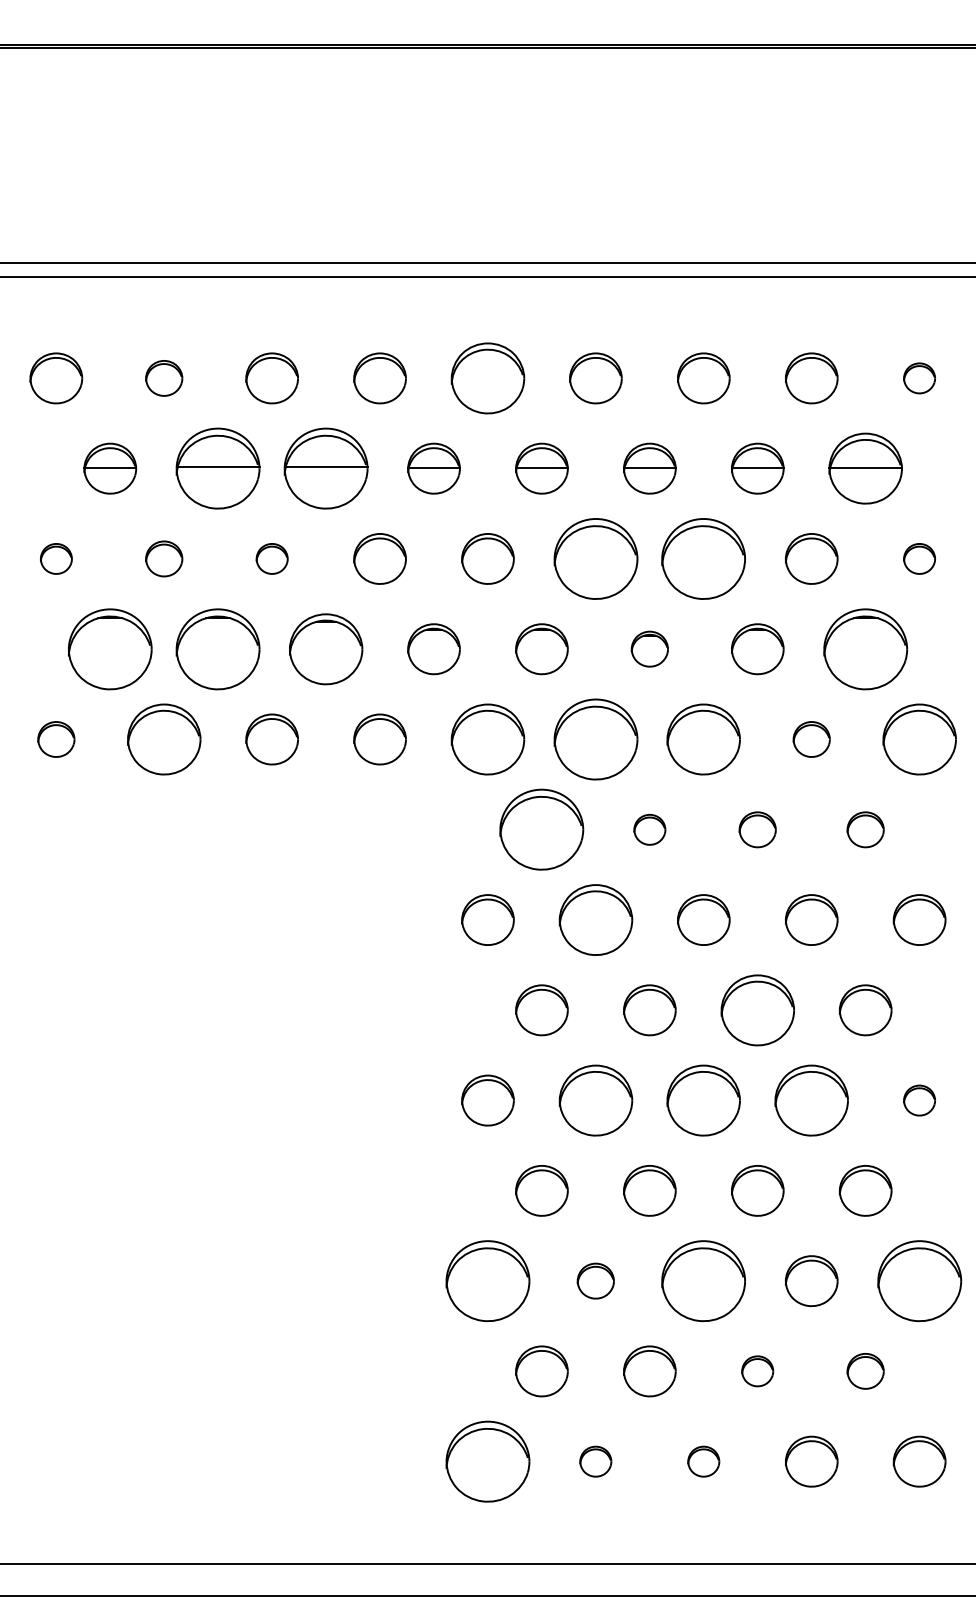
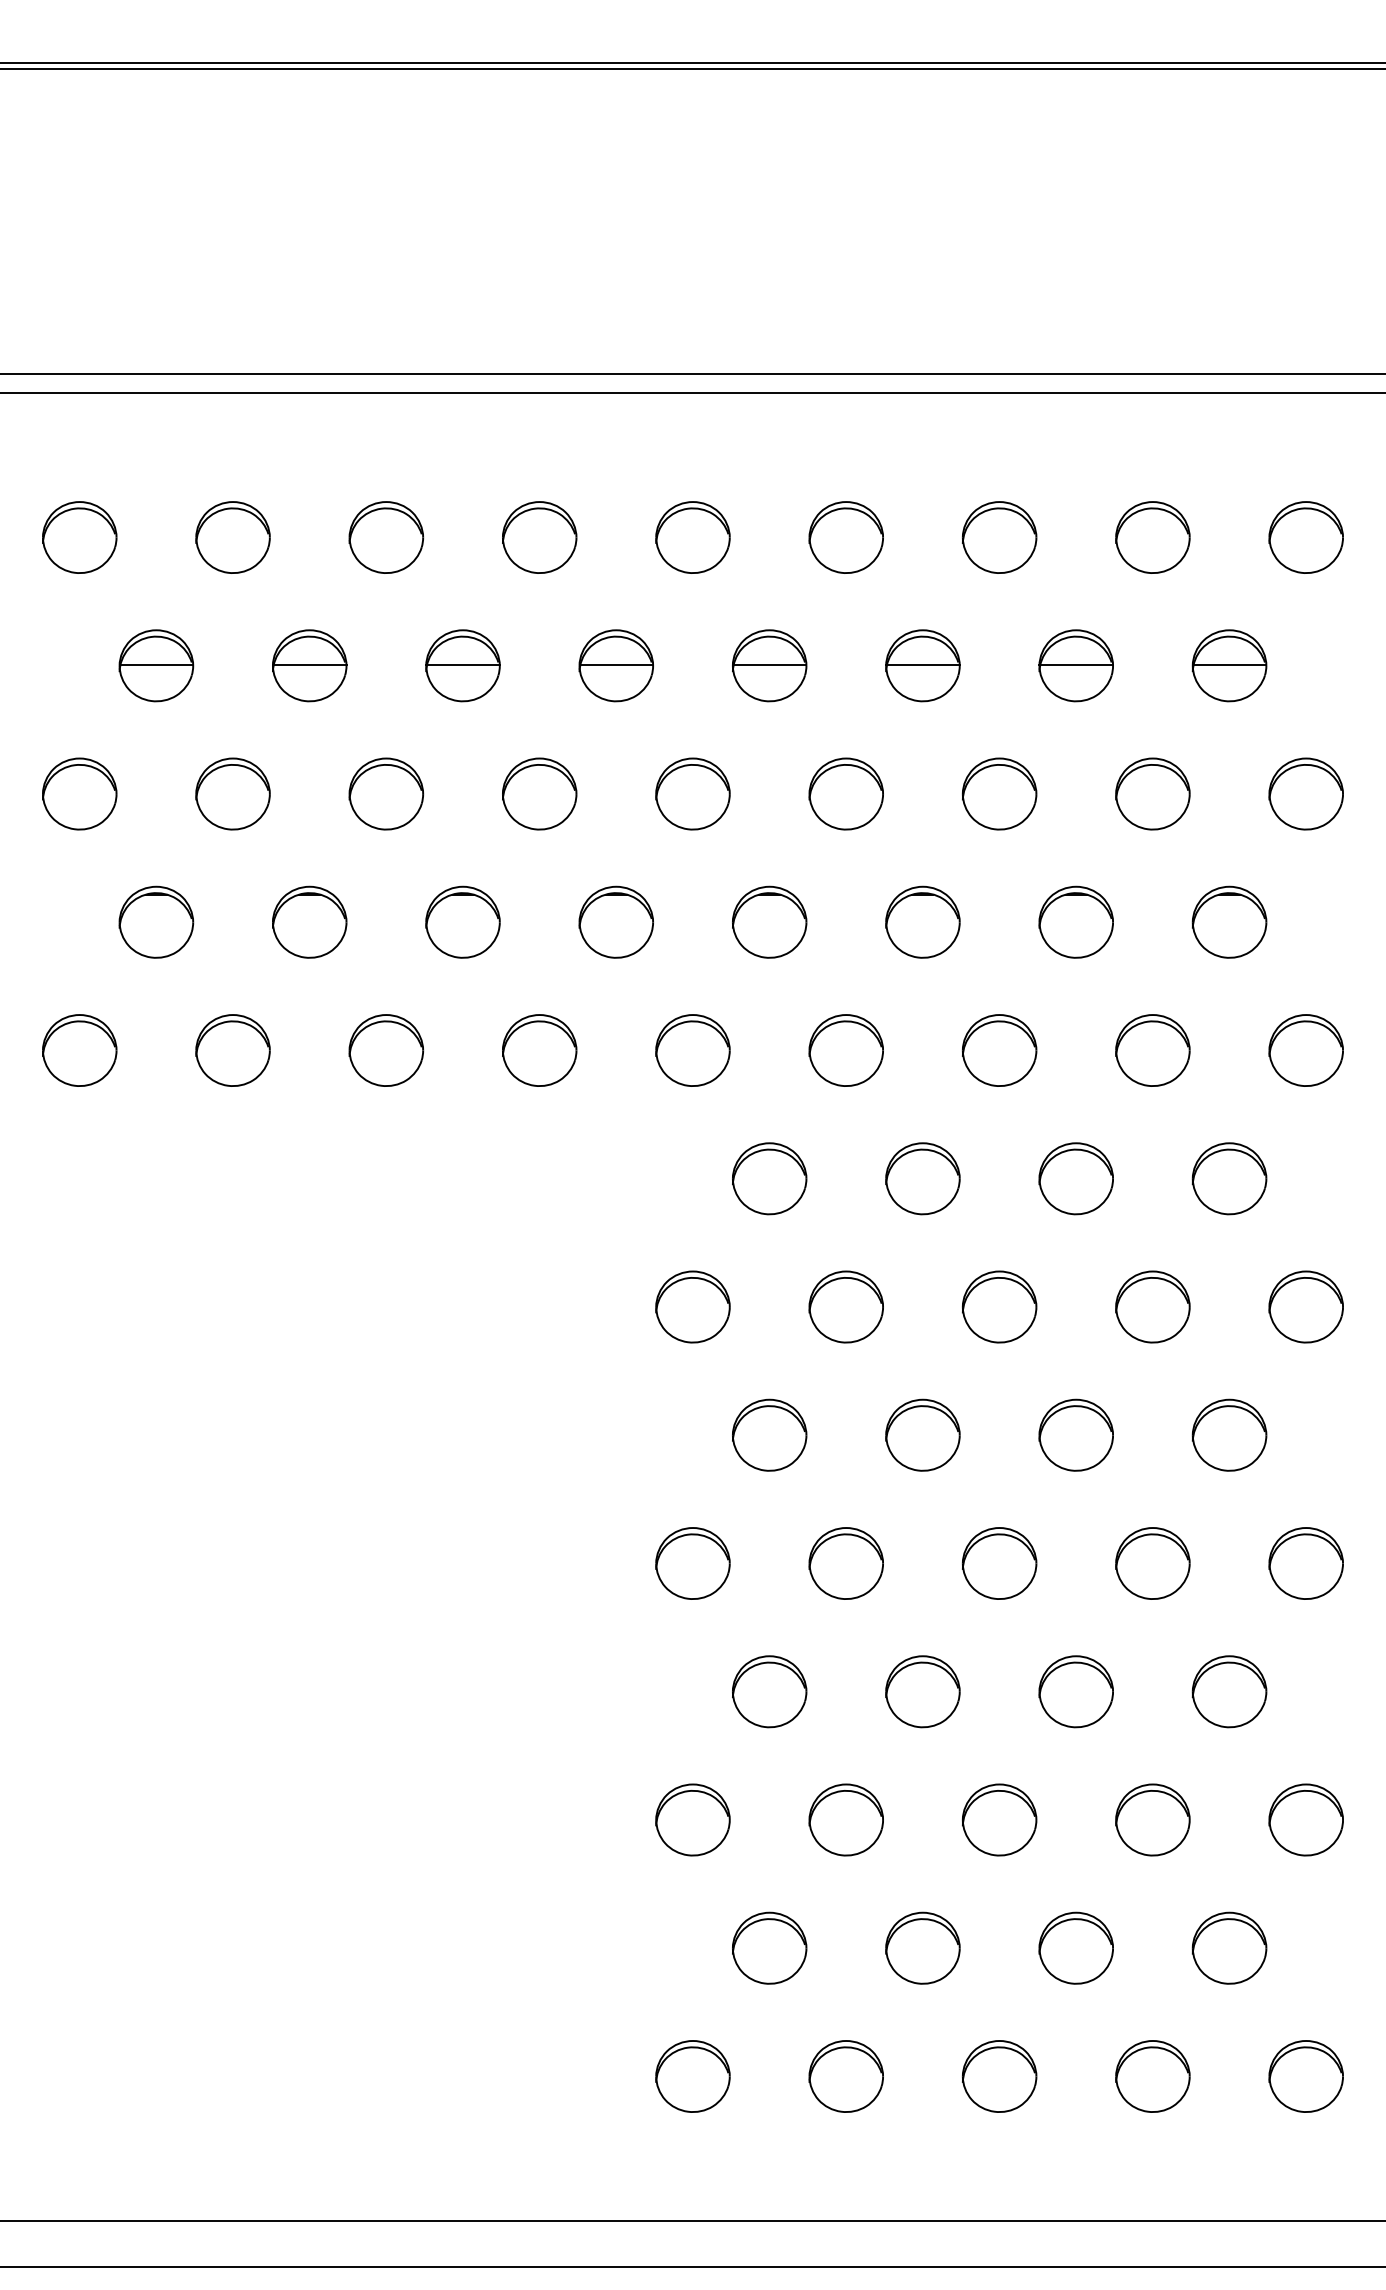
part: (163, 378) -> (232, 537), size x1.43
part: (487, 378) -> (692, 537), size x0.71
part: (919, 378) -> (1305, 537), size x1.67
part: (218, 468) -> (309, 665), size x0.62
part: (325, 468) -> (462, 665), size x0.62
part: (865, 468) -> (1229, 665), size x0.71
part: (56, 558) -> (79, 793), size x1.67
part: (163, 558) -> (232, 793), size x1.43
part: (272, 558) -> (386, 793), size x1.67
part: (595, 558) -> (845, 793), size x0.62
part: (703, 558) -> (999, 793), size x0.62
part: (919, 558) -> (1305, 793), size x1.67
part: (110, 648) -> (156, 921), size x0.62
part: (218, 648) -> (309, 921), size x0.62
part: (325, 648) -> (462, 921), size x0.71
part: (649, 648) -> (922, 921), size x1.43
part: (865, 648) -> (1229, 921), size x0.62
part: (56, 739) -> (79, 1050), size x1.43
part: (163, 739) -> (232, 1050), size x0.71
part: (487, 739) -> (692, 1050), size x0.71
part: (595, 739) -> (845, 1050), size x0.62
part: (703, 739) -> (999, 1050), size x0.71
part: (811, 739) -> (1152, 1050), size x1.43
part: (919, 739) -> (1305, 1050), size x0.71
part: (541, 829) -> (769, 1178), size x0.62
part: (649, 829) -> (922, 1178), size x1.67
part: (757, 829) -> (1075, 1178), size x1.43
part: (865, 829) -> (1229, 1178), size x1.43
part: (595, 919) -> (845, 1306), size x0.71
part: (757, 1009) -> (1075, 1434), size x0.71
part: (595, 1100) -> (845, 1563), size x0.71
part: (703, 1100) -> (999, 1563), size x0.71
part: (811, 1100) -> (1152, 1563), size x0.71
part: (919, 1100) -> (1305, 1563), size x1.67
part: (487, 1280) -> (692, 1819), size x0.62
part: (595, 1280) -> (845, 1819), size x1.43
part: (703, 1280) -> (999, 1819), size x0.62
part: (919, 1280) -> (1305, 1819), size x0.62
part: (757, 1370) -> (1075, 1947), size x1.67
part: (865, 1370) -> (1229, 1947), size x1.43
part: (487, 1461) -> (692, 2076), size x0.62
part: (595, 1461) -> (845, 2076), size x1.67
part: (703, 1461) -> (999, 2076), size x1.67

